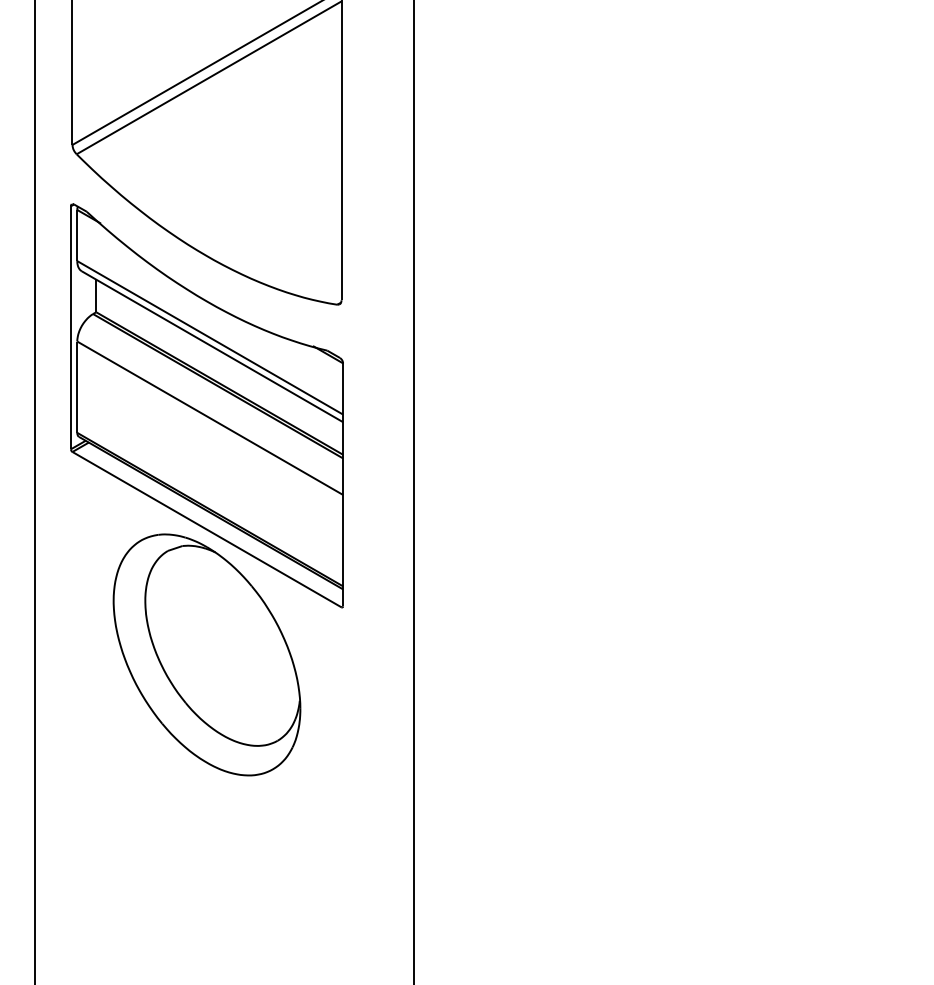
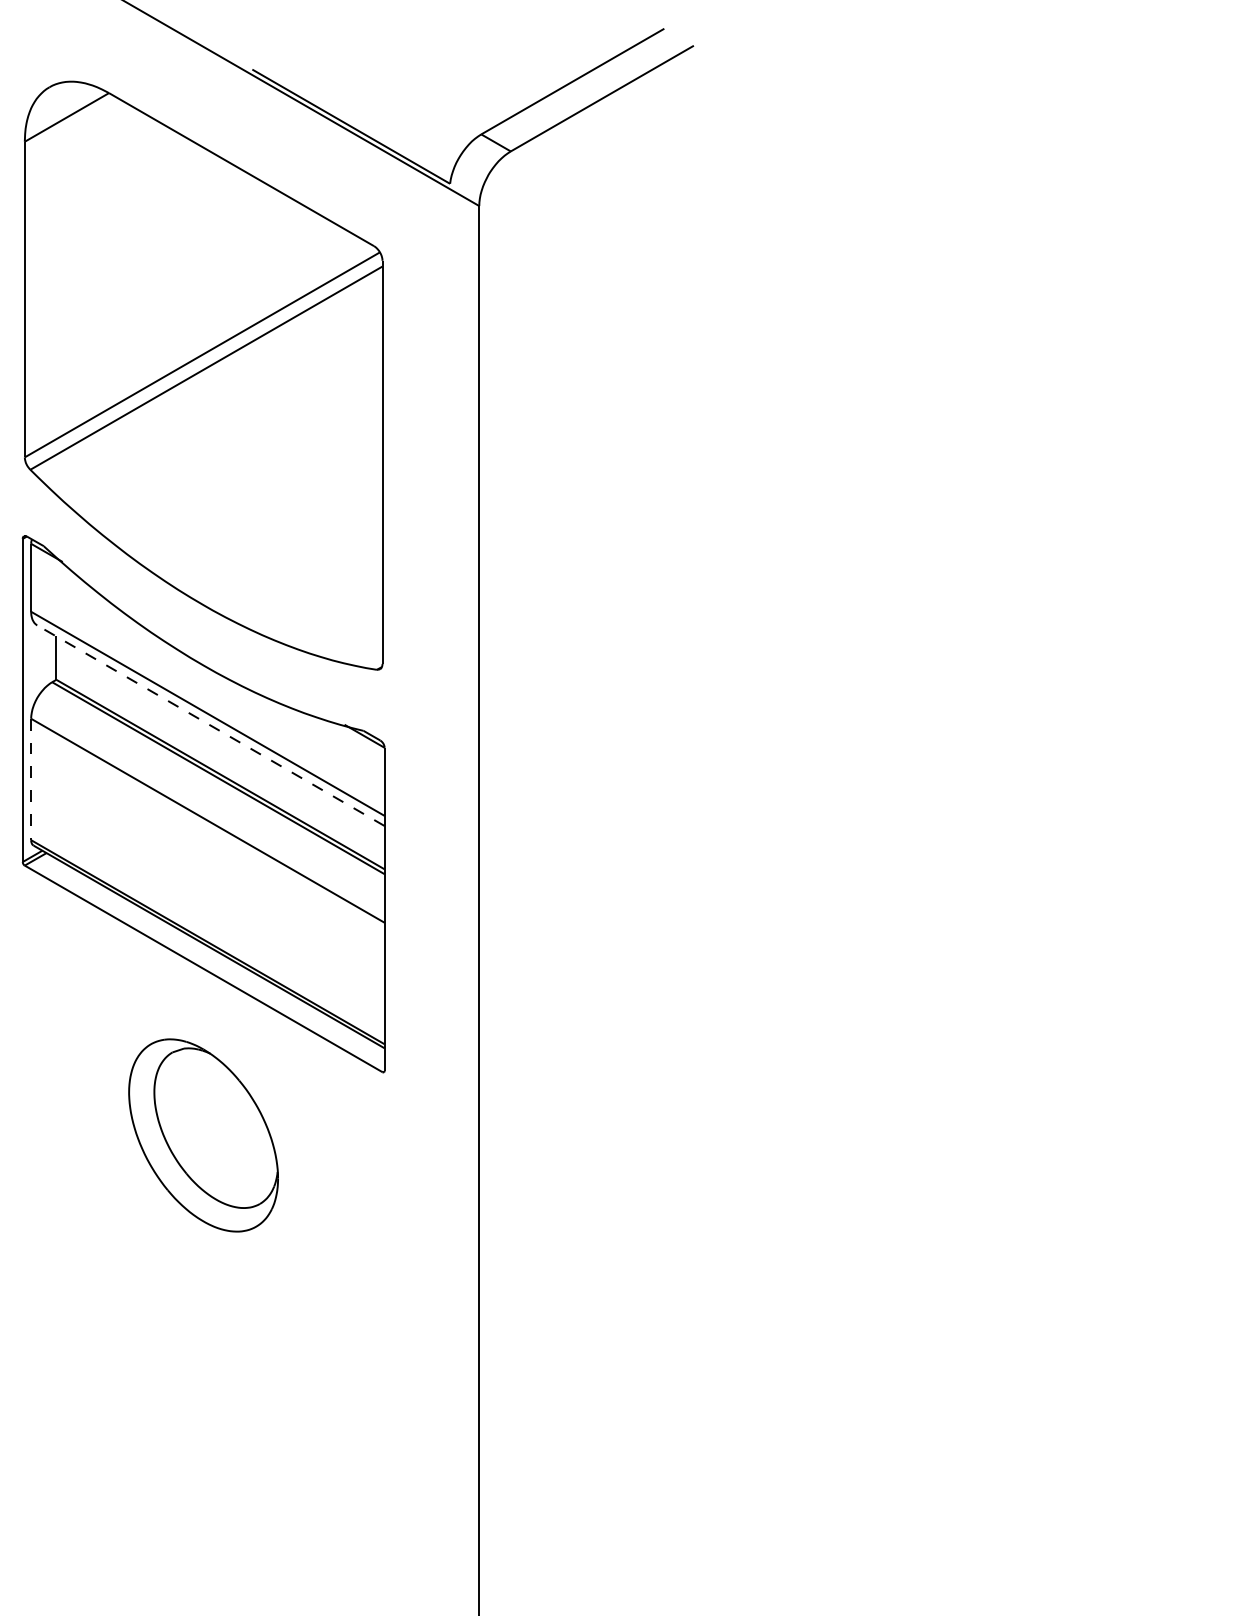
line: (212, 346) -> (210, 725), solid -> dashed
line: (77, 387) -> (31, 779), solid -> dashed
part: (206, 654) -> (203, 1135), size x0.6

